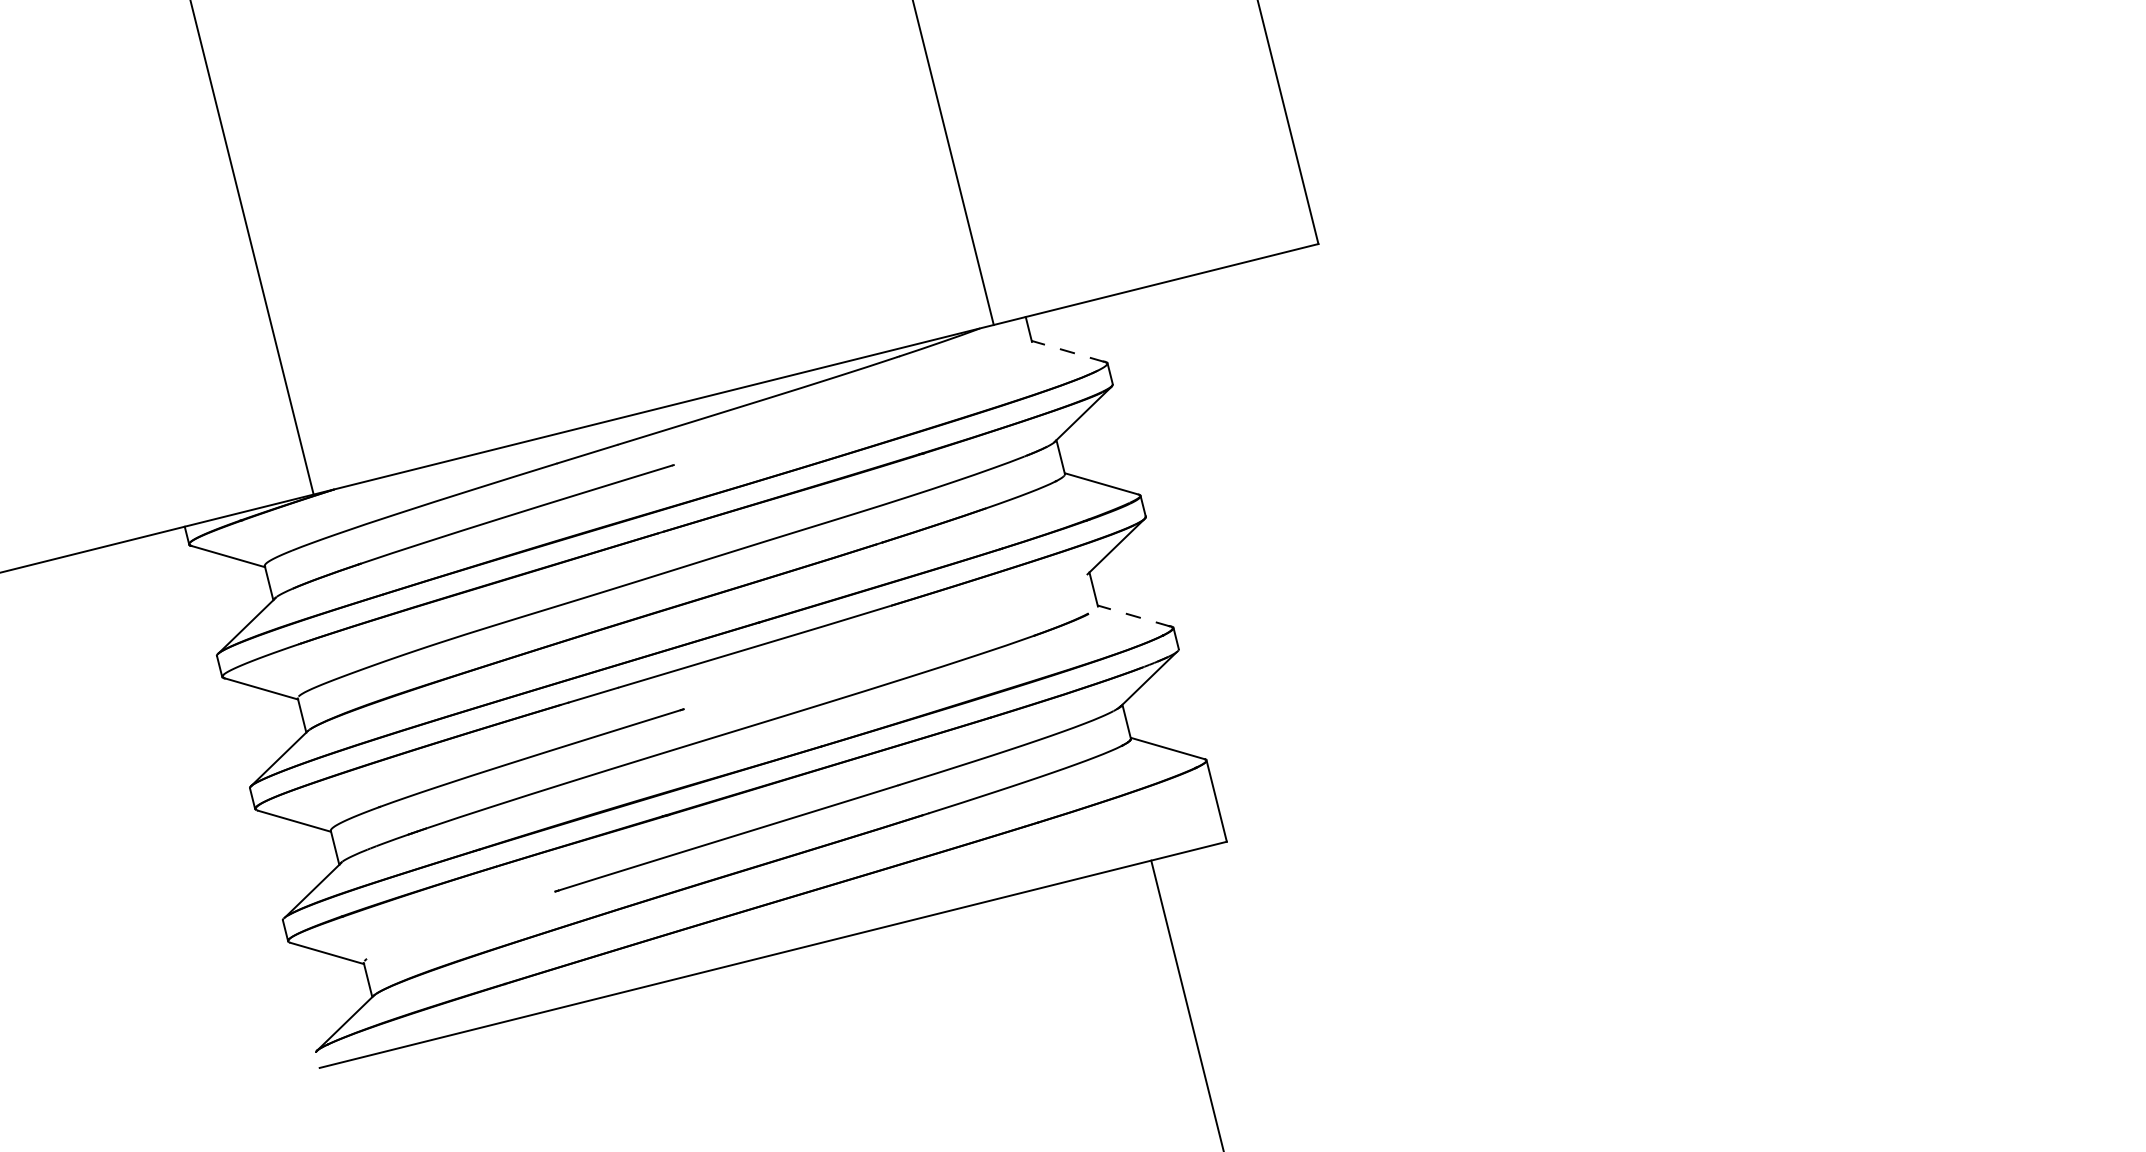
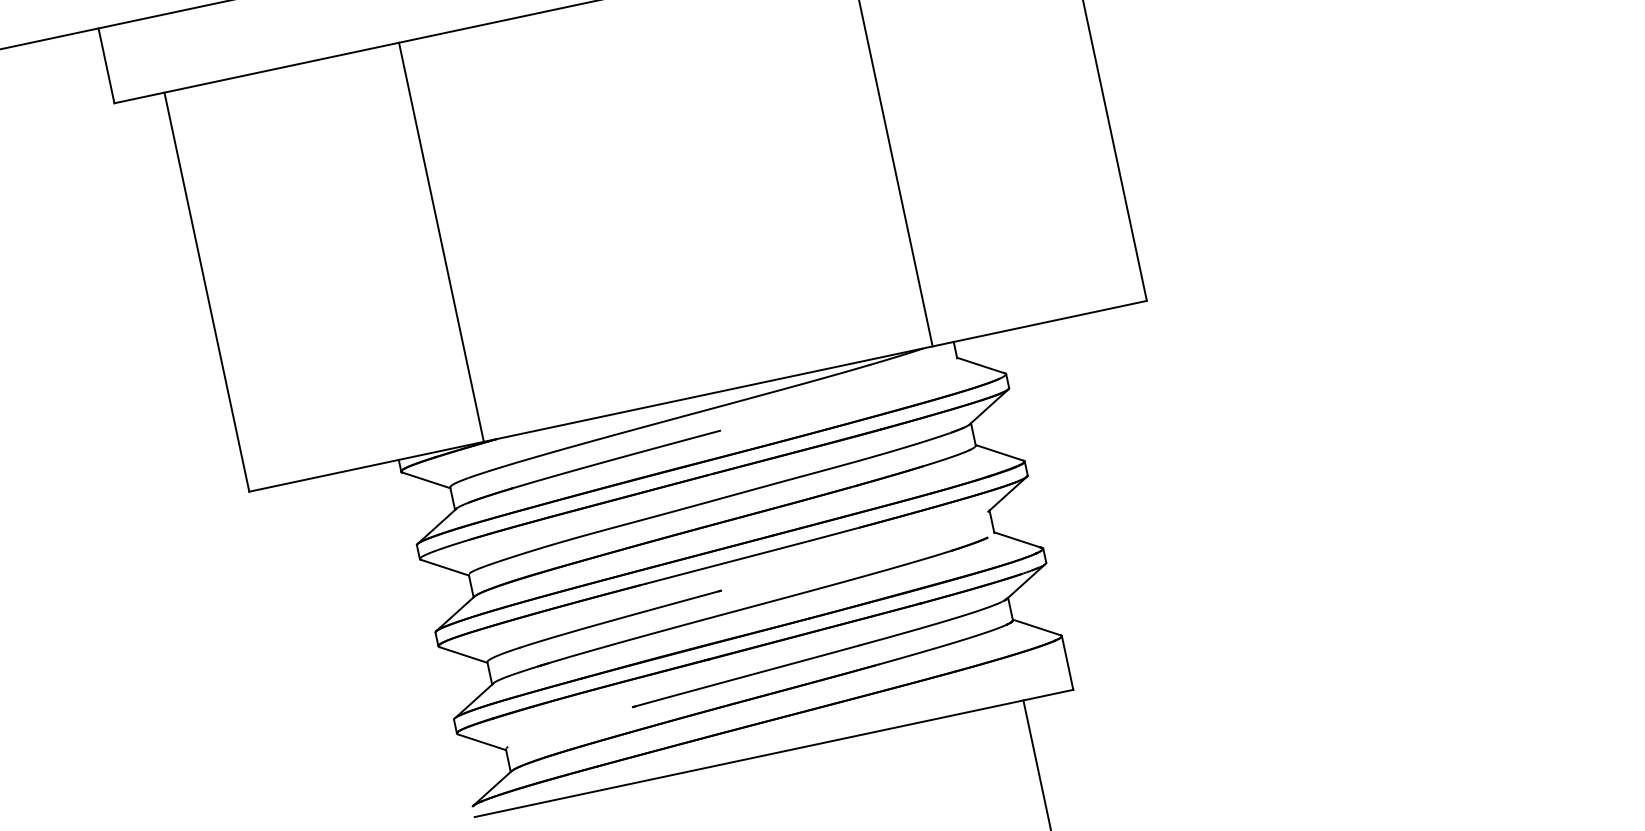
line: (1067, 351) -> (980, 365), dashed -> solid
line: (1133, 616) -> (1017, 540), dashed -> solid

